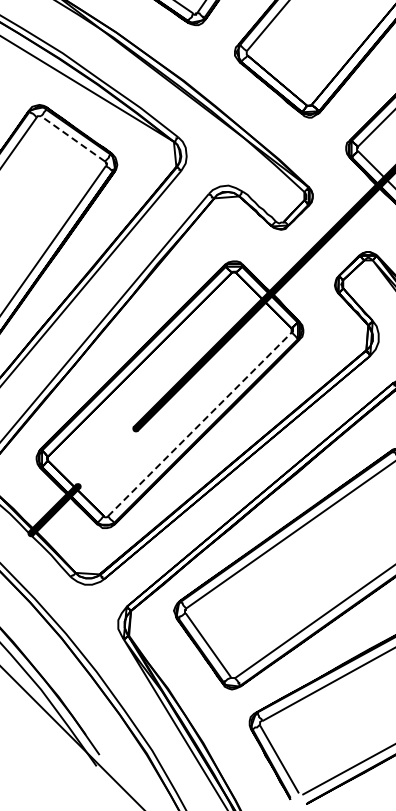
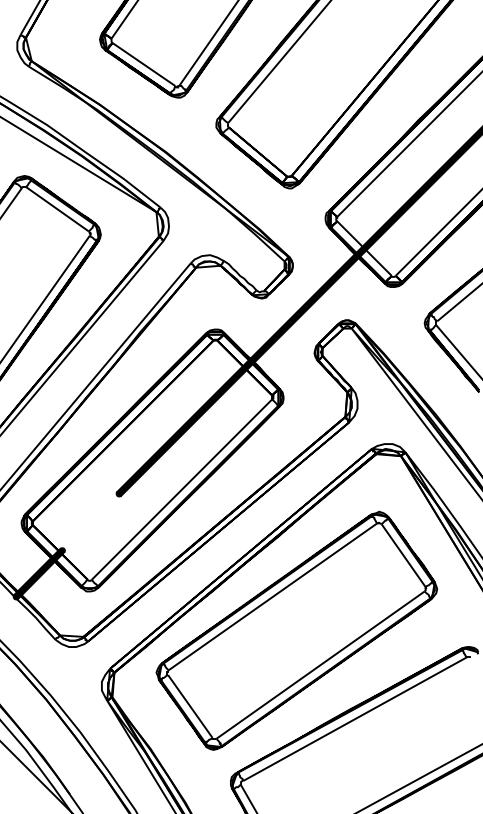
line: (73, 138) -> (57, 208), dashed -> solid
line: (200, 424) -> (182, 489), dashed -> solid

